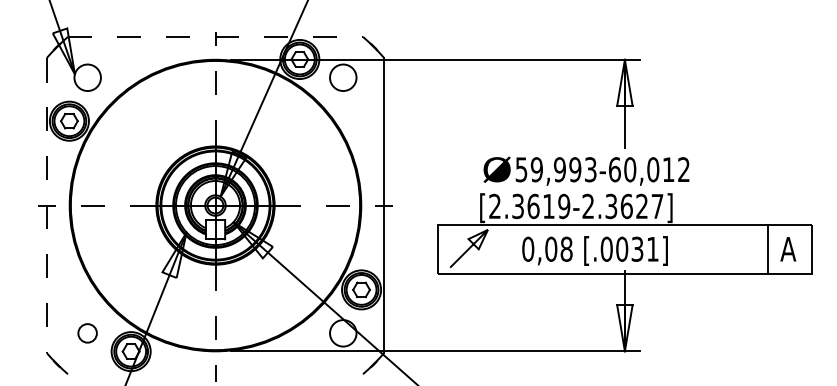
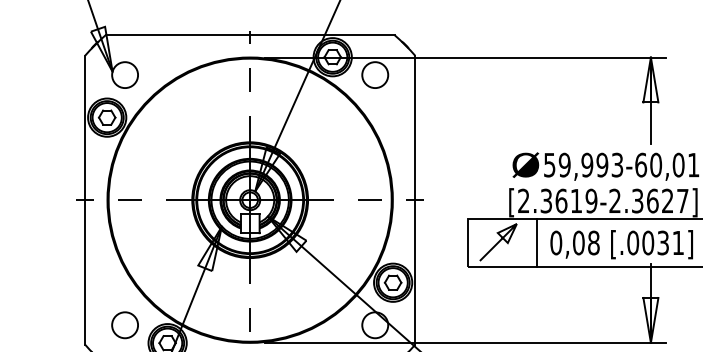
line: (215, 36) -> (250, 34), dashed -> solid
line: (46, 205) -> (84, 200), dashed -> solid
line: (508, 248) -> (536, 242), added
circle: (87, 333) -> (124, 325), size x1.43

